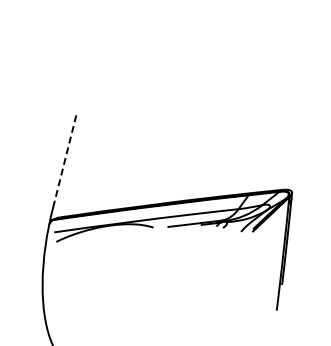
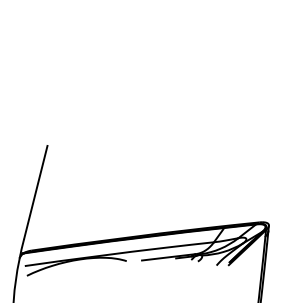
line: (64, 160) -> (35, 192), dashed -> solid

